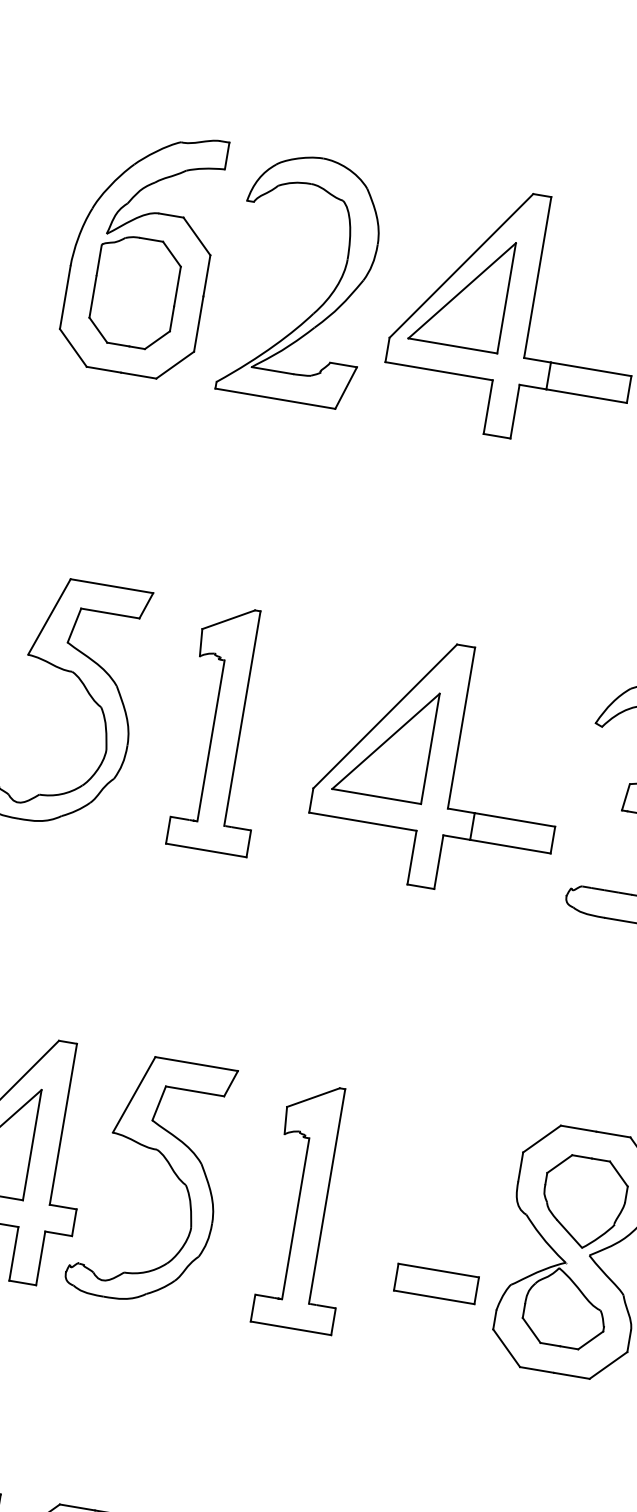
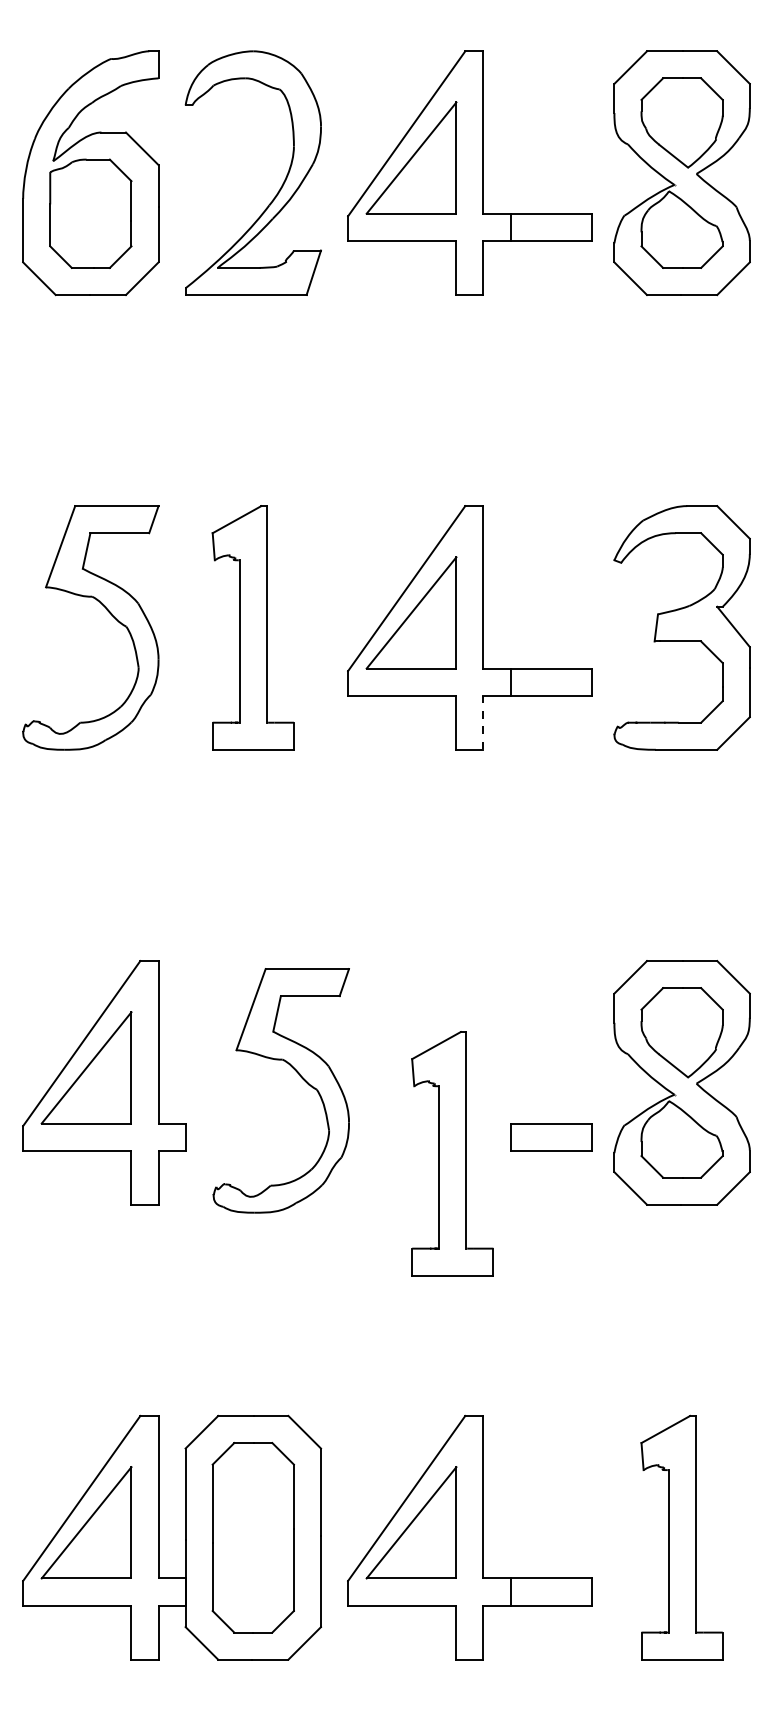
line: (438, 862) -> (483, 723), solid -> dashed
part: (171, 1170) -> (300, 1077), moved
part: (311, 1207) -> (452, 1153), moved

